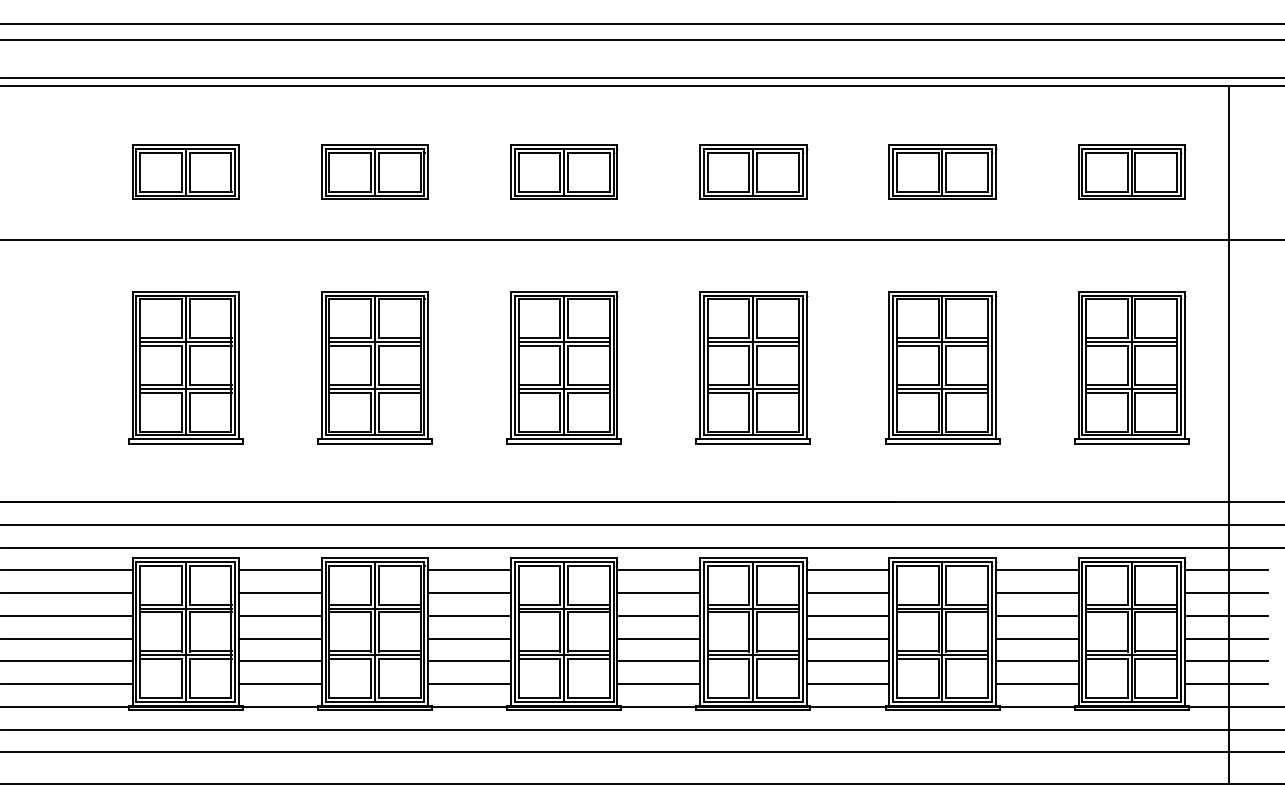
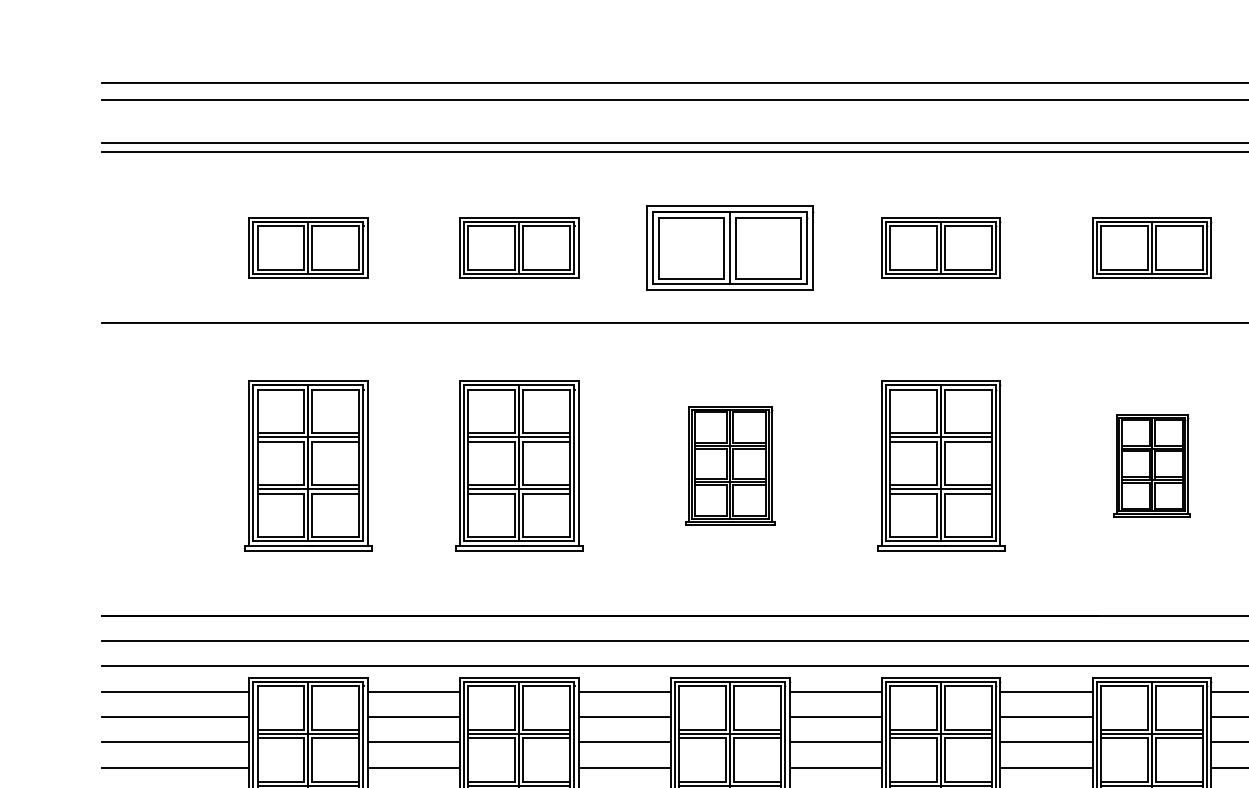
part: (564, 171) -> (730, 246), size x1.4
part: (563, 367) -> (729, 465), size x0.7
part: (942, 367) -> (1152, 465), size x0.6

